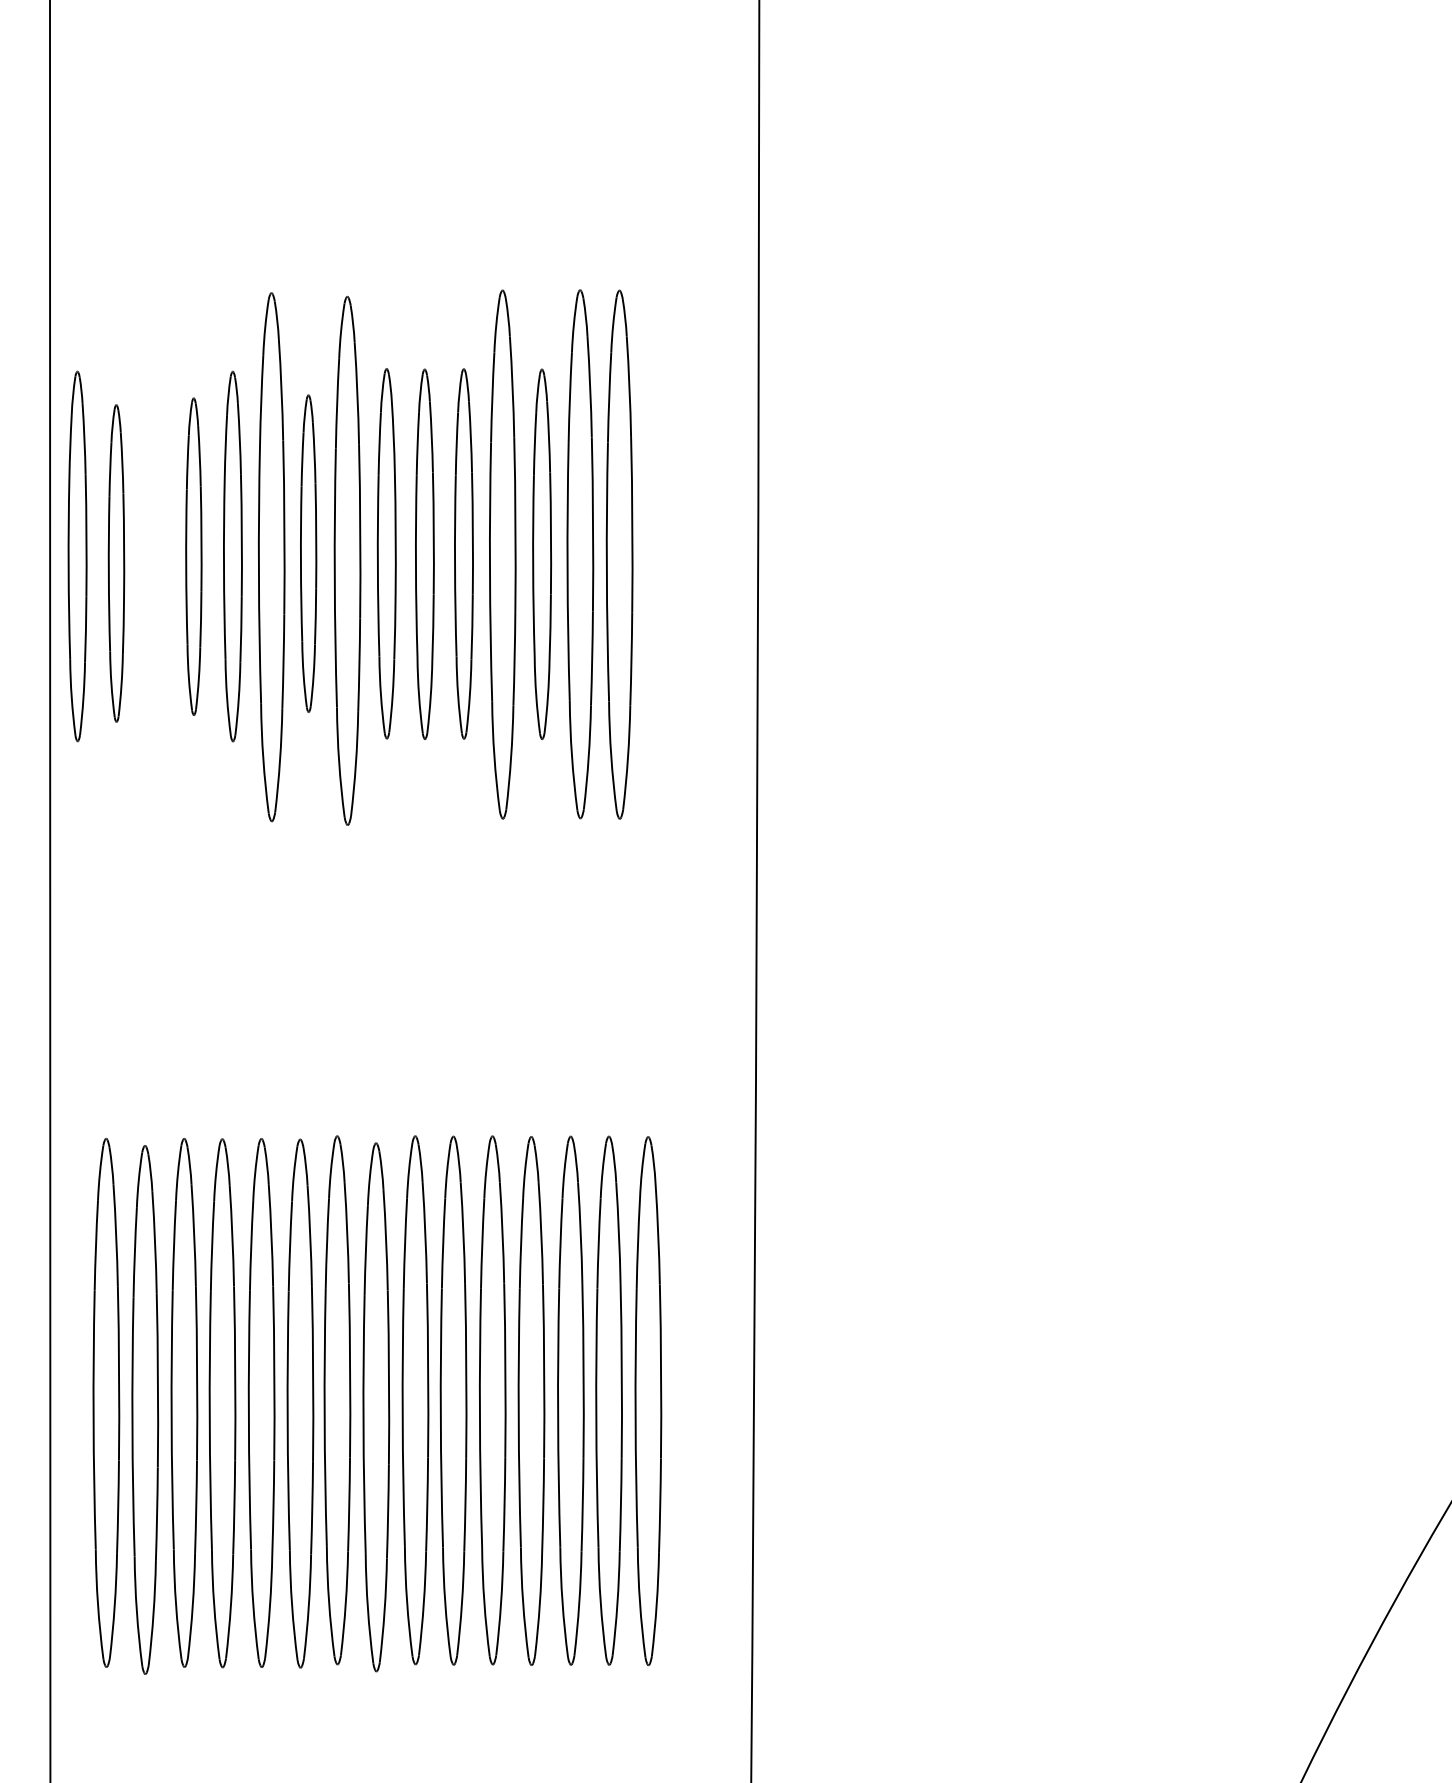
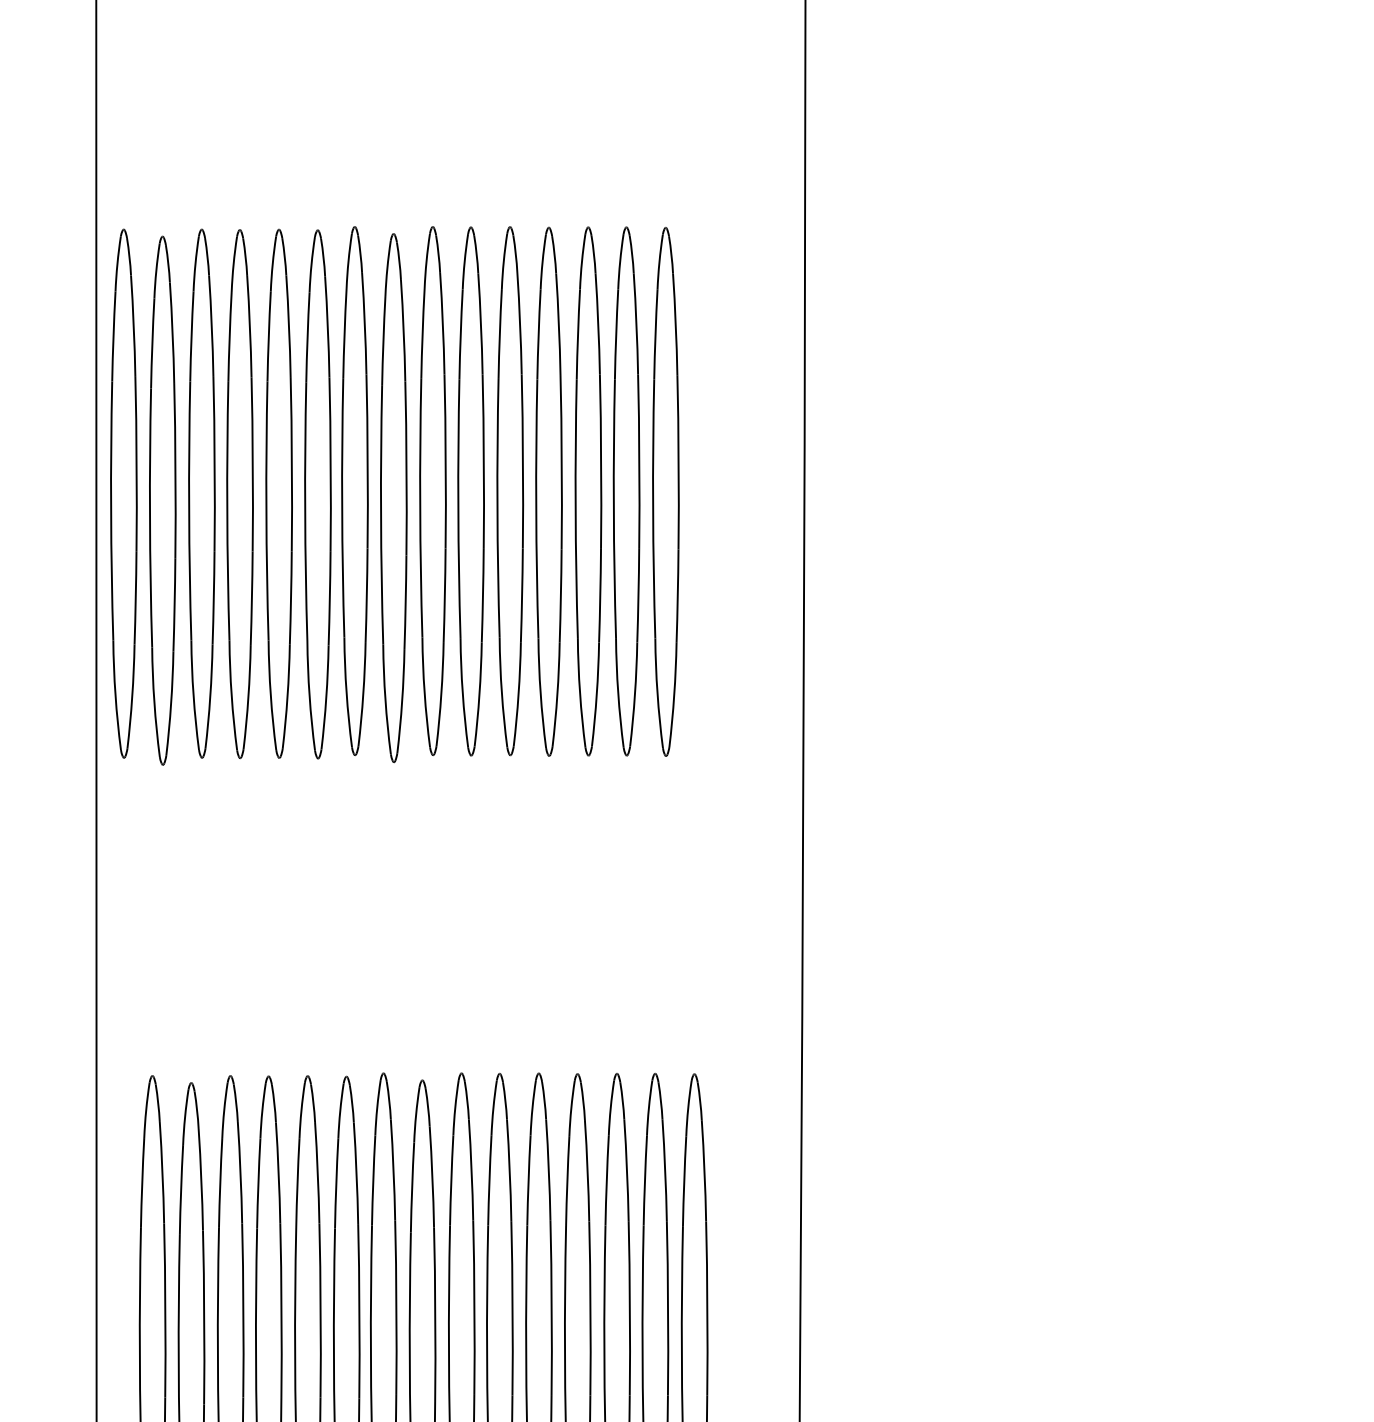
part: (308, 553) -> (354, 490), size x1.67
part: (386, 553) -> (432, 490), size x1.43
part: (463, 553) -> (509, 490), size x1.43
part: (424, 554) -> (470, 491), size x1.43
part: (541, 554) -> (587, 491), size x1.43
part: (77, 556) -> (123, 493), size x1.43
part: (155, 556) -> (201, 493), added
part: (193, 556) -> (239, 493), size x1.67
part: (232, 556) -> (278, 493), size x1.43
part: (116, 563) -> (162, 500), size x1.67

